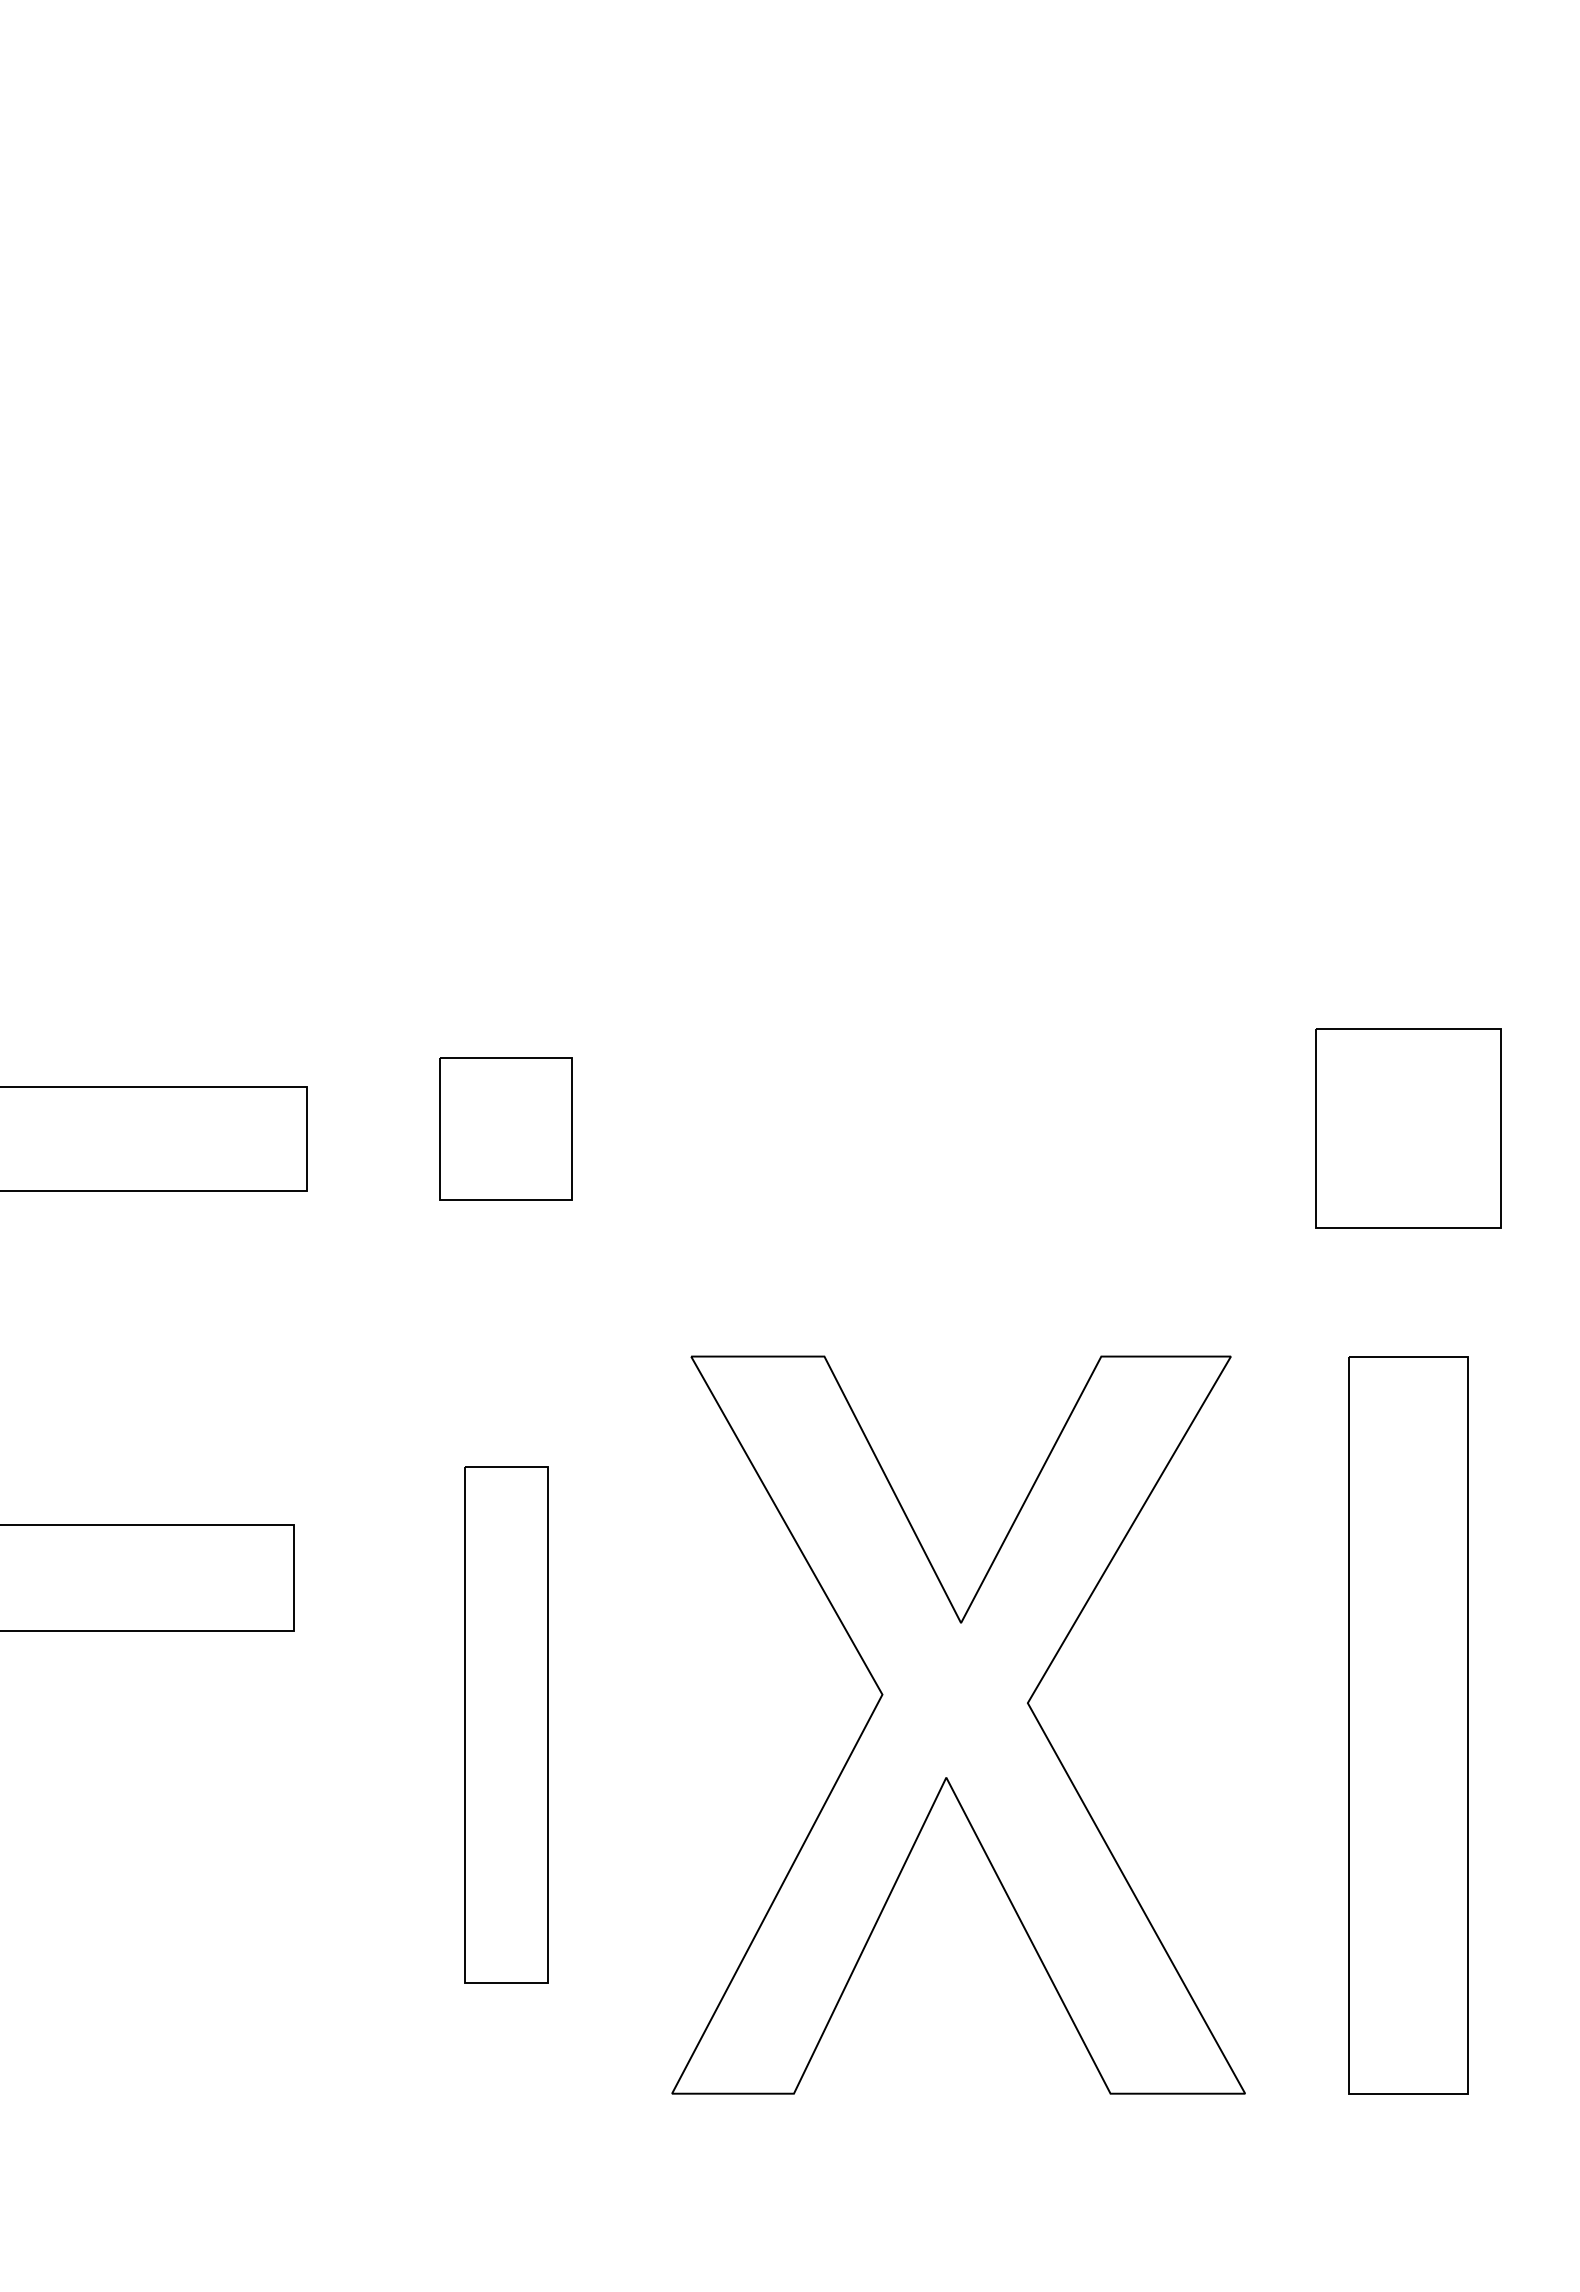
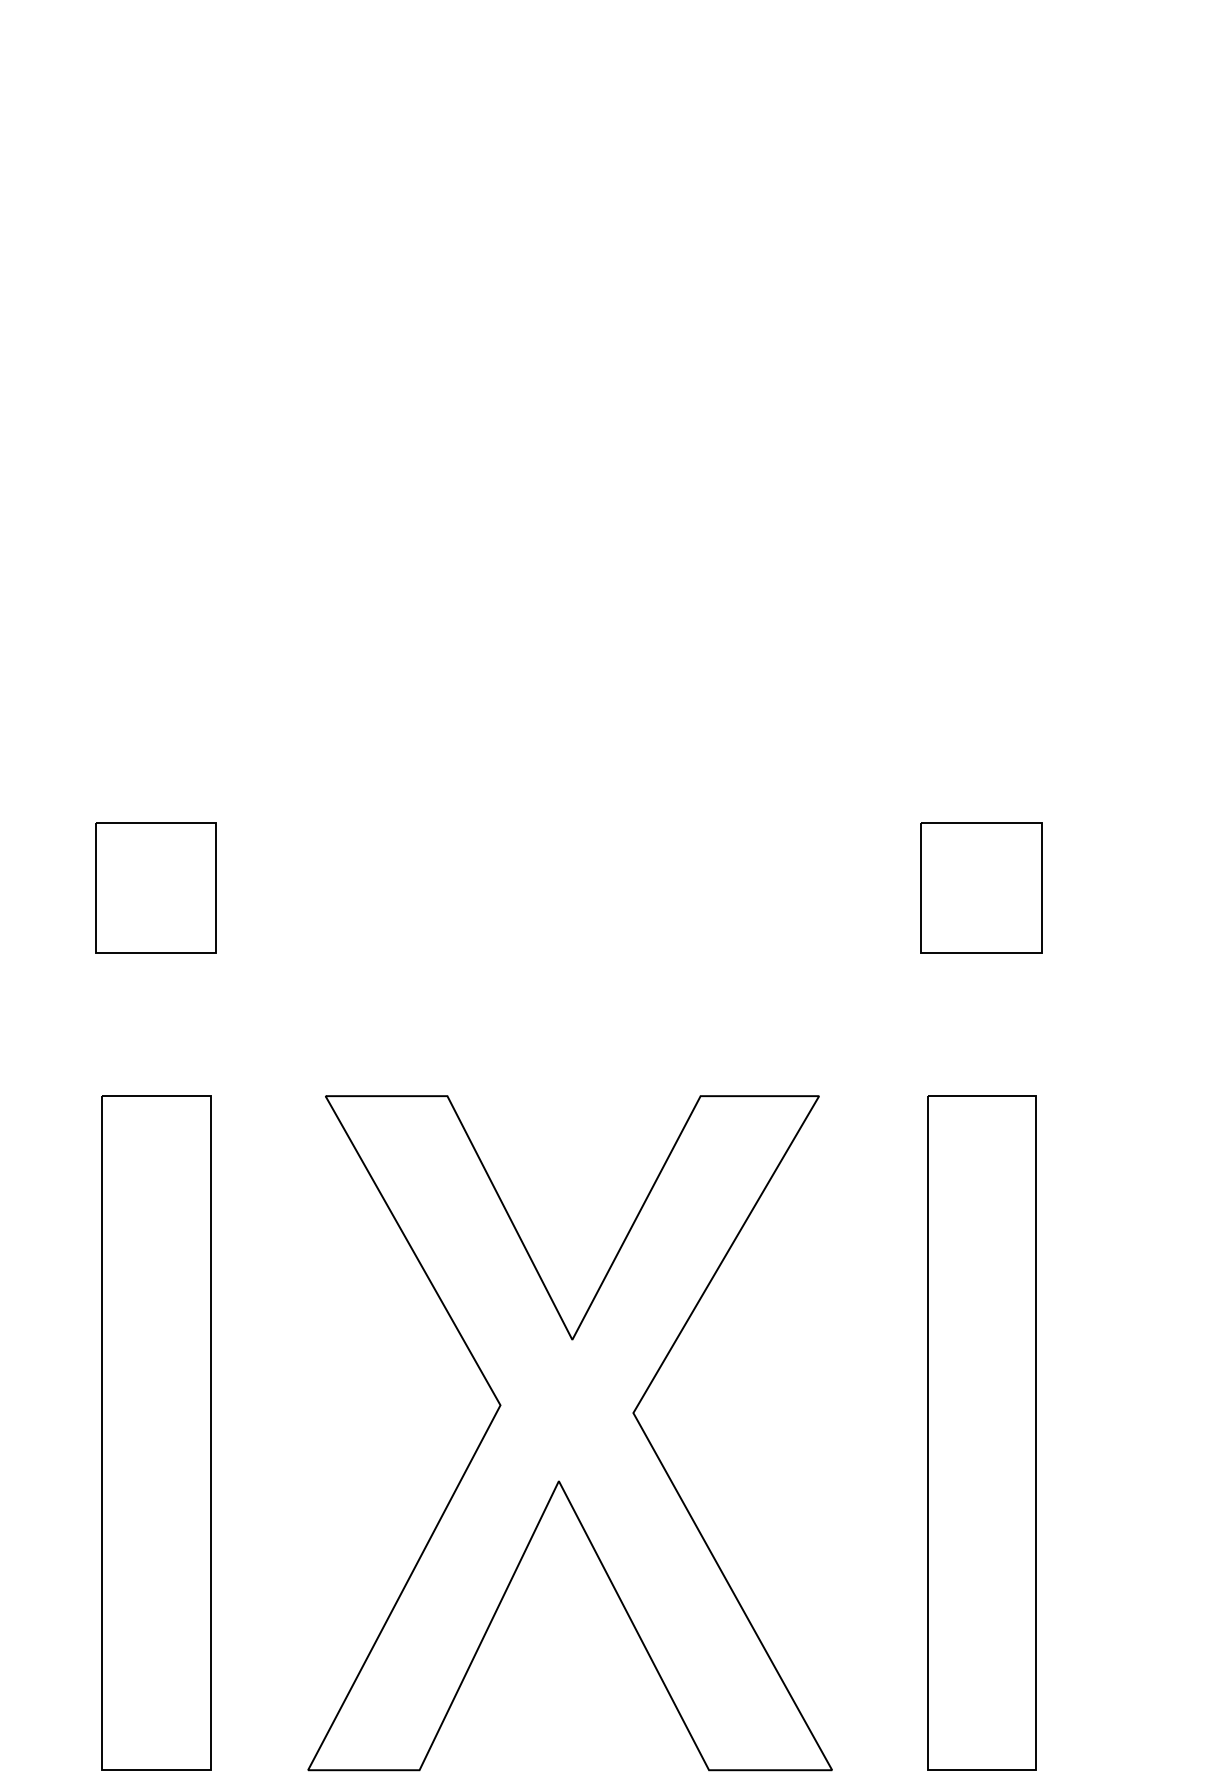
part: (1407, 1128) -> (980, 887), size x0.71
part: (506, 1725) -> (156, 1433), size x1.43

